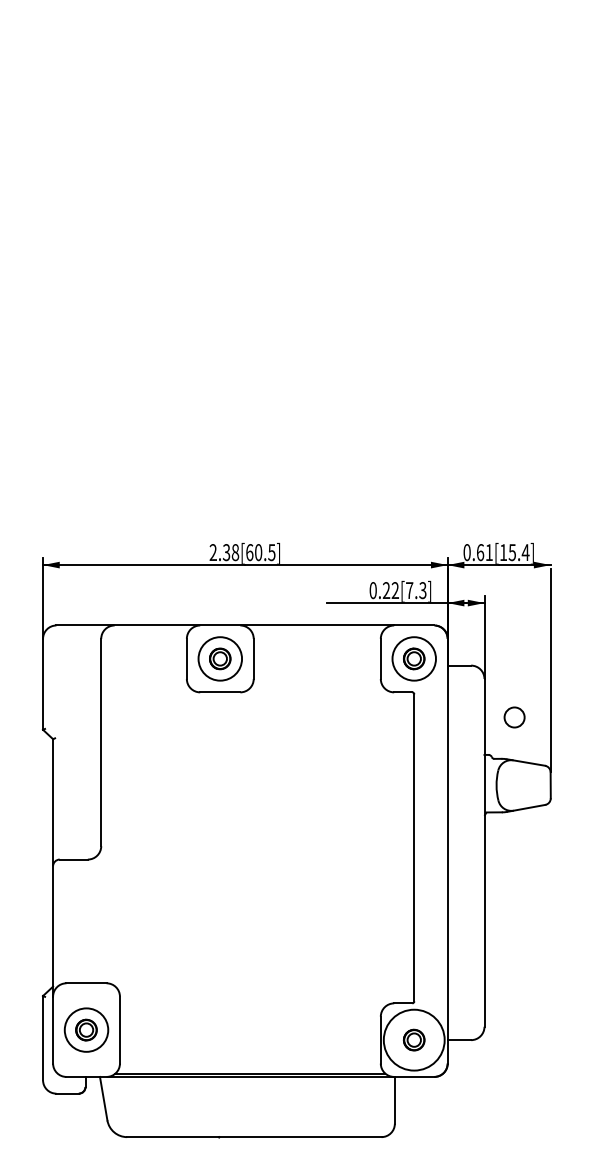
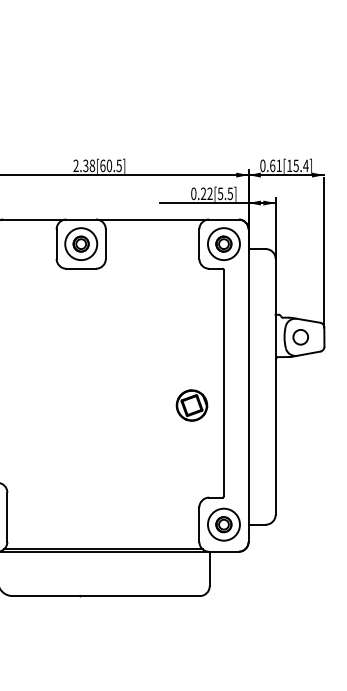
text: (416, 590) -> (225, 193), 0.22[7.3] -> 0.22[5.5]
circle: (514, 717) -> (300, 337), moved
part: (370, 877) -> (191, 404), added
circle: (413, 1039) -> (223, 524), size x0.71

